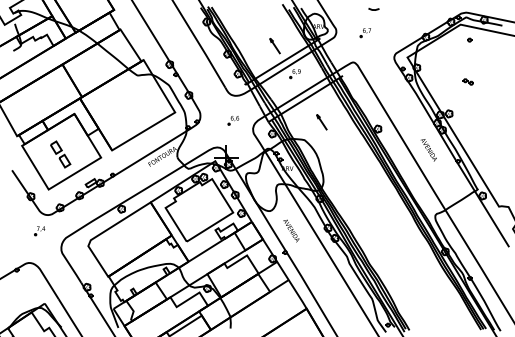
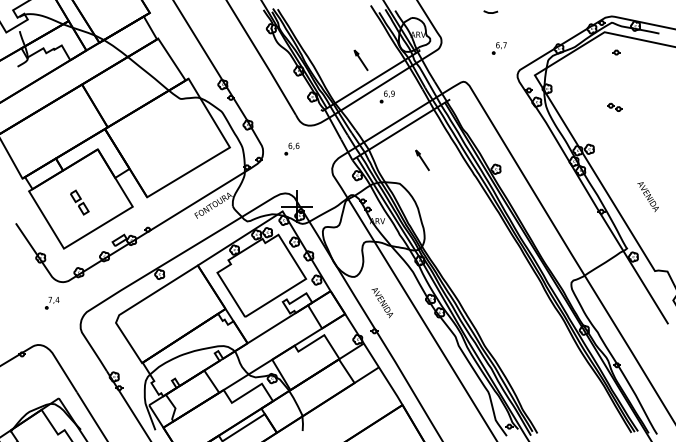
part: (364, 33) -> (498, 49), moved
part: (233, 120) -> (292, 148), moved
text: (428, 150) -> (647, 197), moved
part: (60, 154) -> (79, 202), size x0.7

